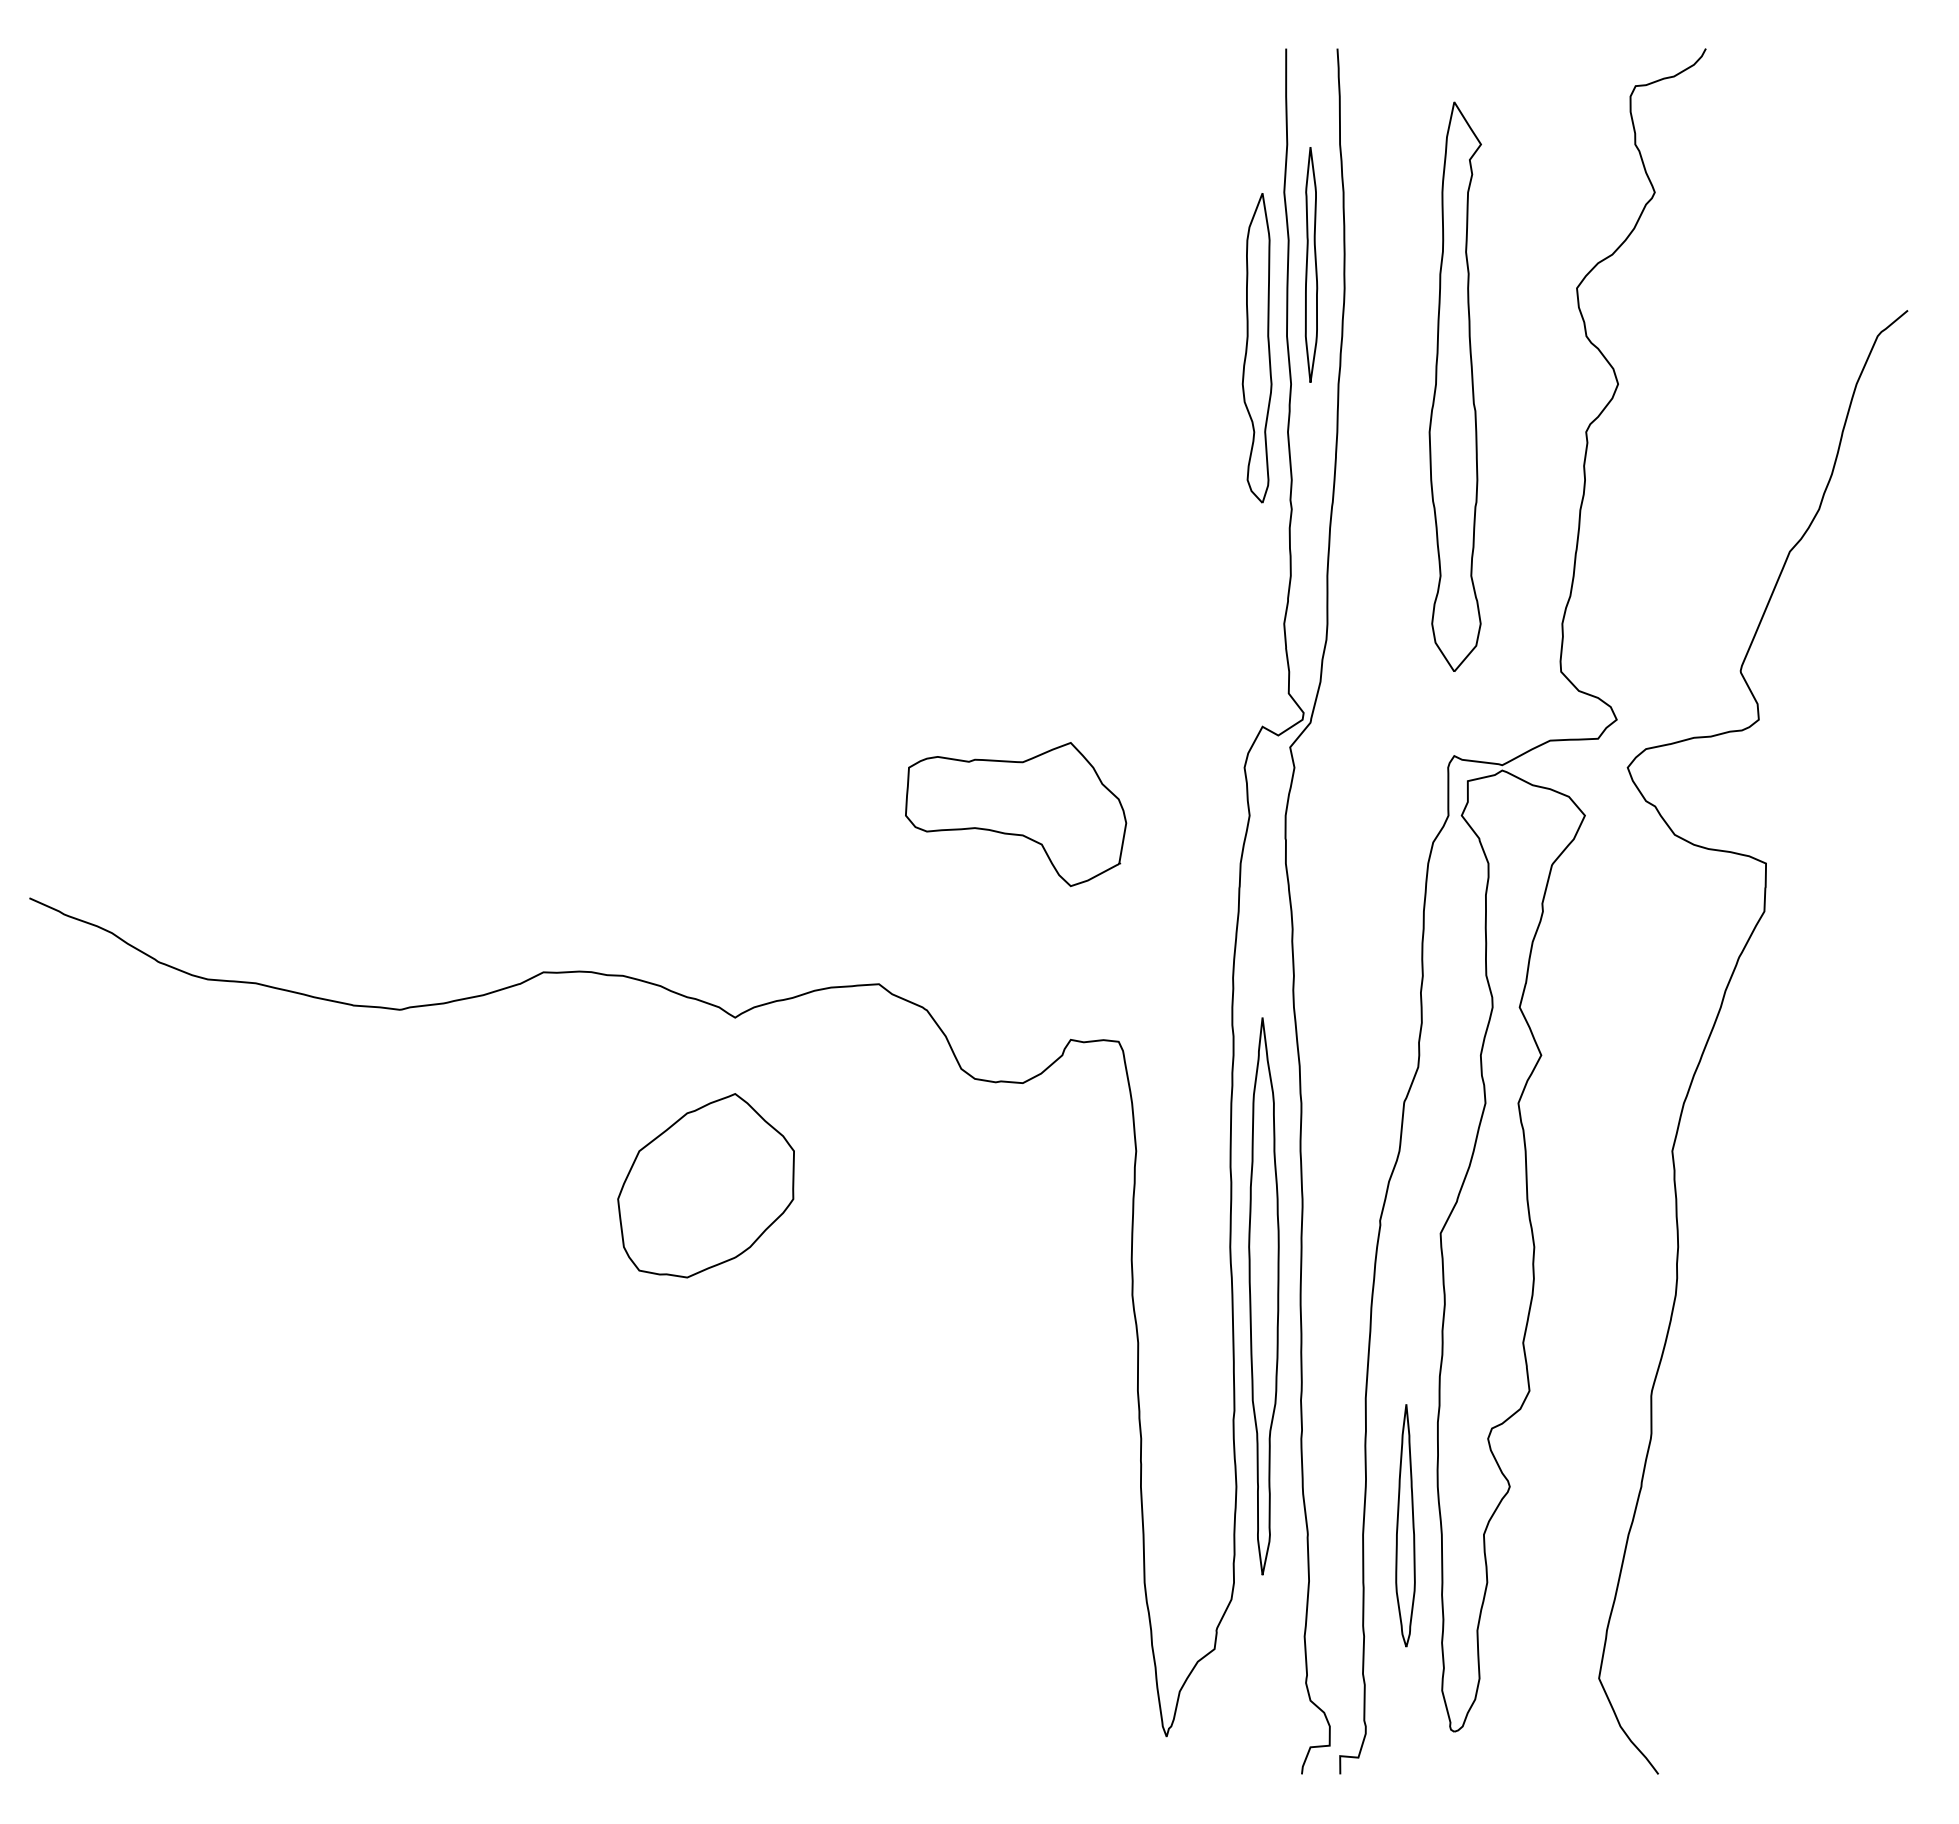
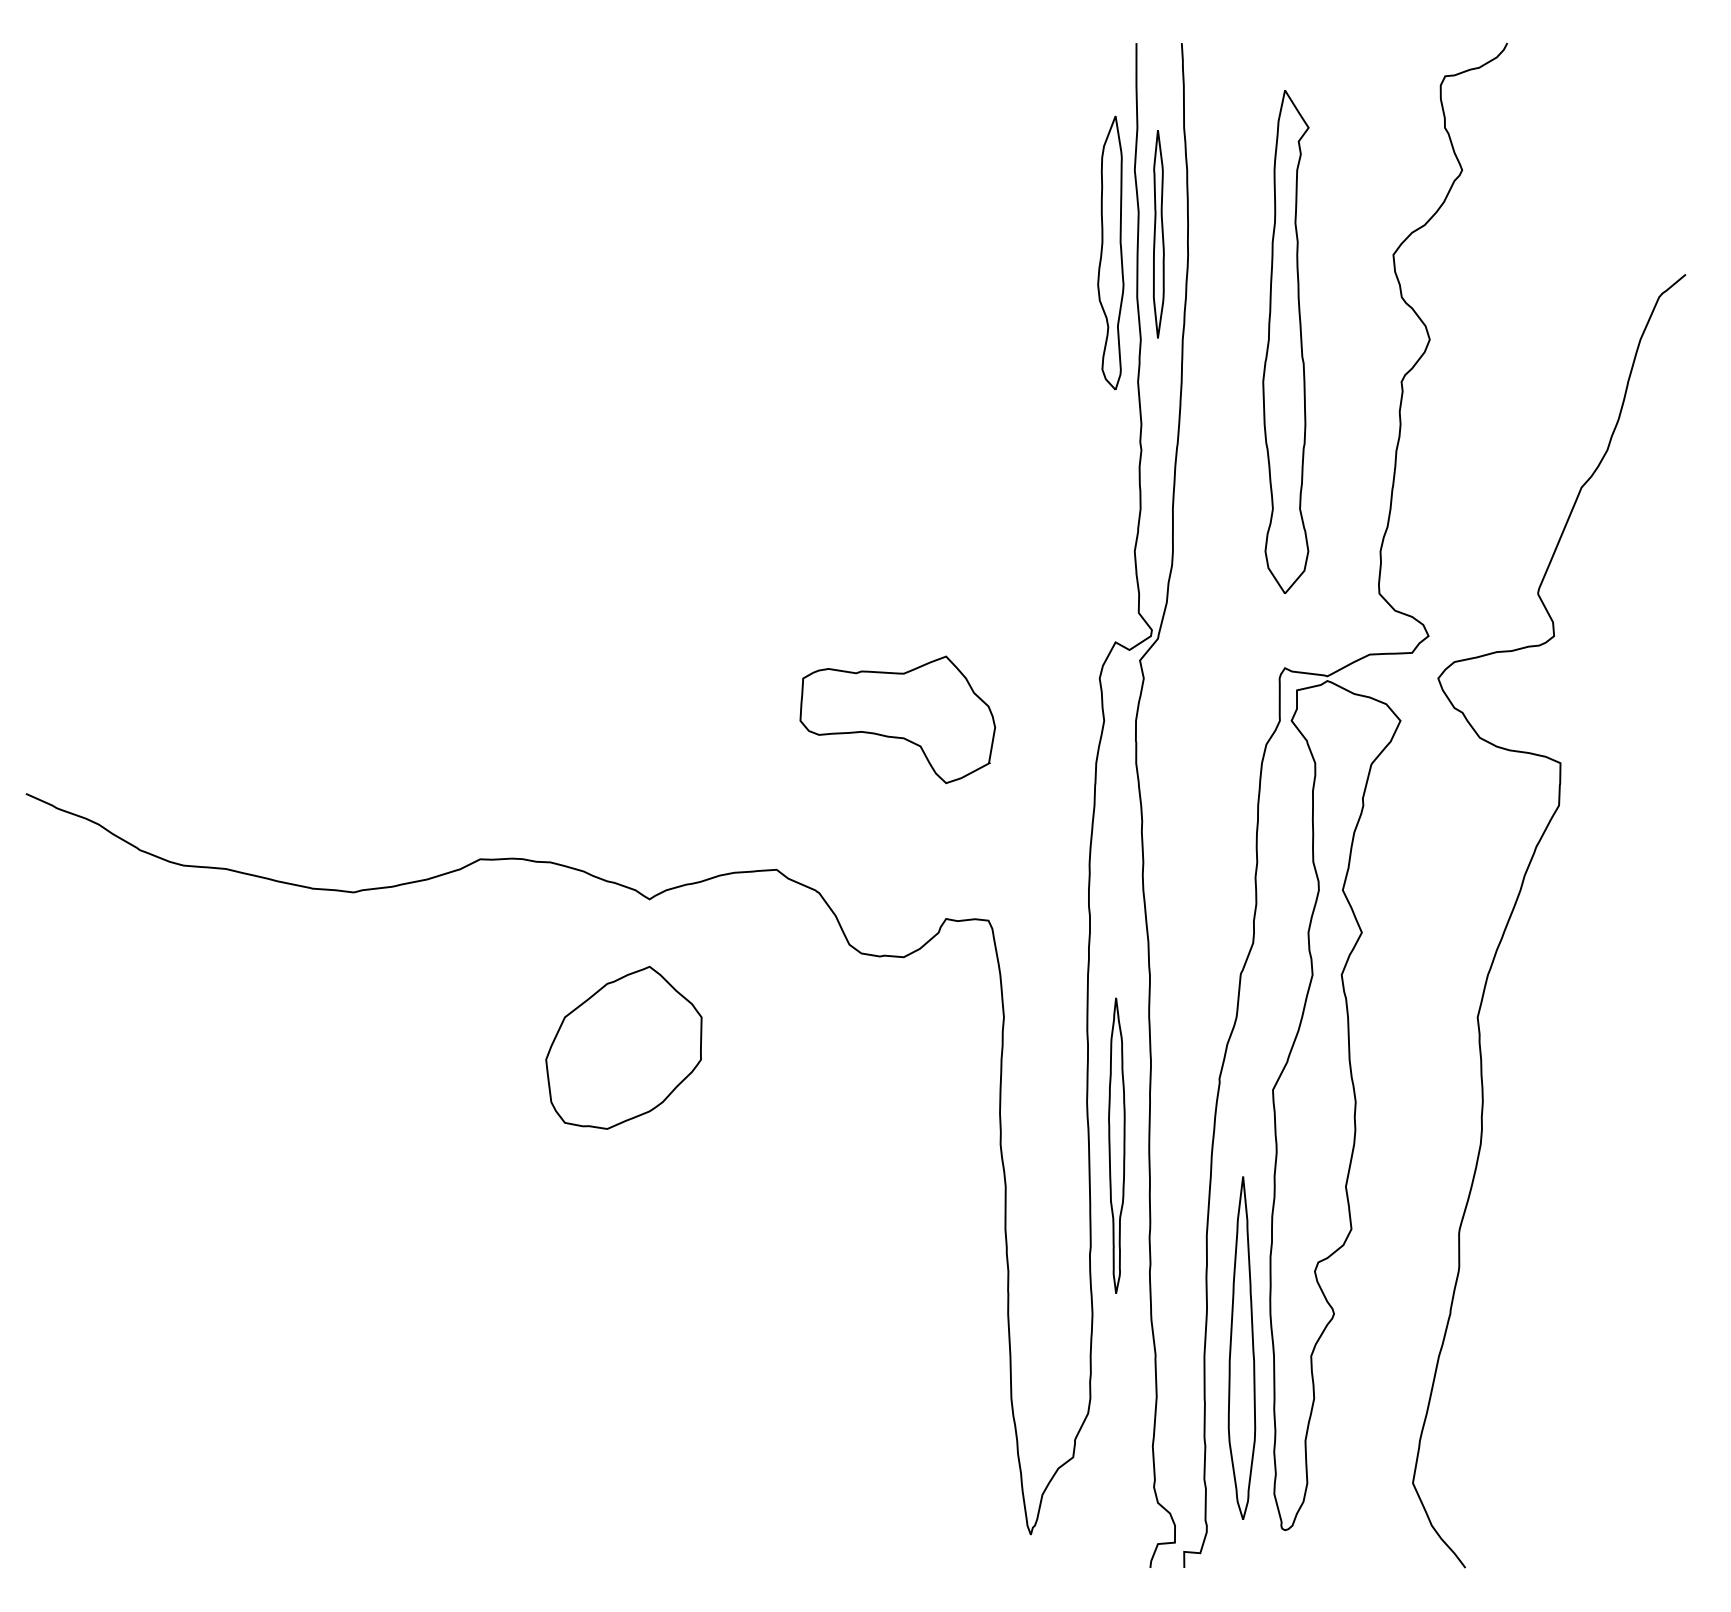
part: (1256, 348) -> (1110, 253), moved
part: (1263, 1296) -> (1116, 1145), size x0.6
part: (1405, 1525) -> (1241, 1348), size x1.6

